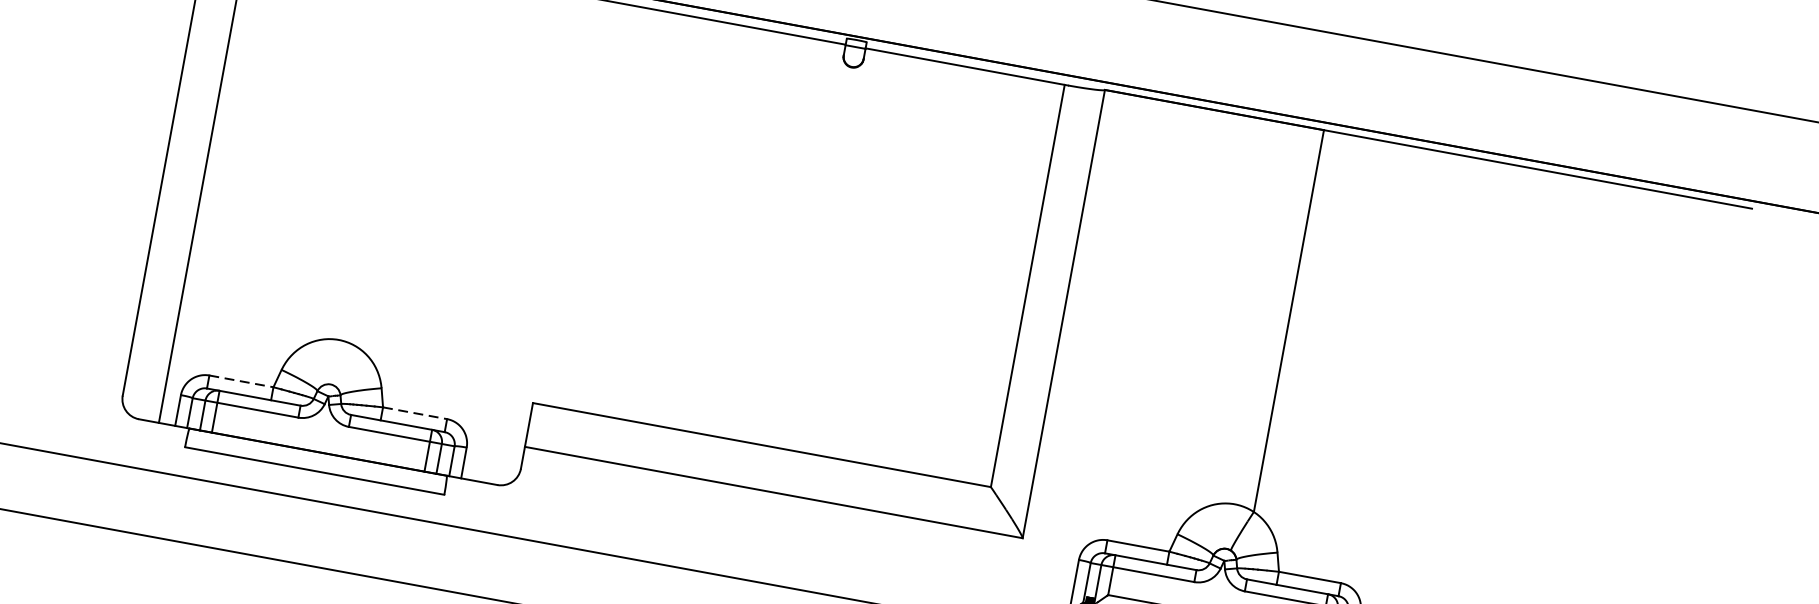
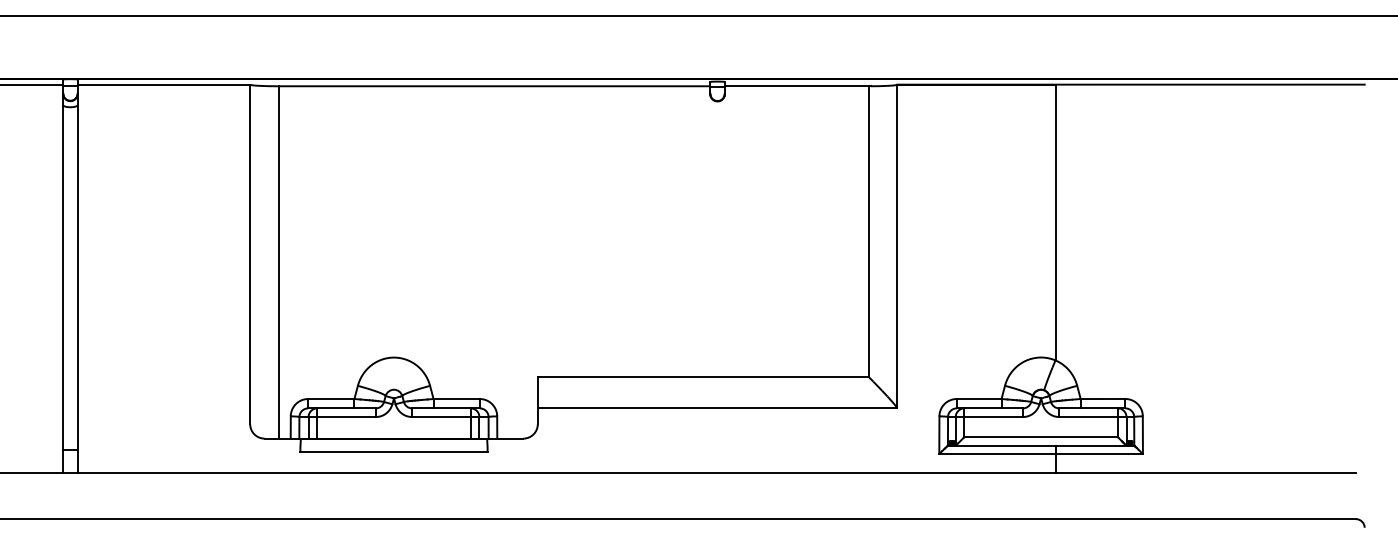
line: (241, 382) -> (331, 399), dashed -> solid
line: (416, 414) -> (457, 399), dashed -> solid

